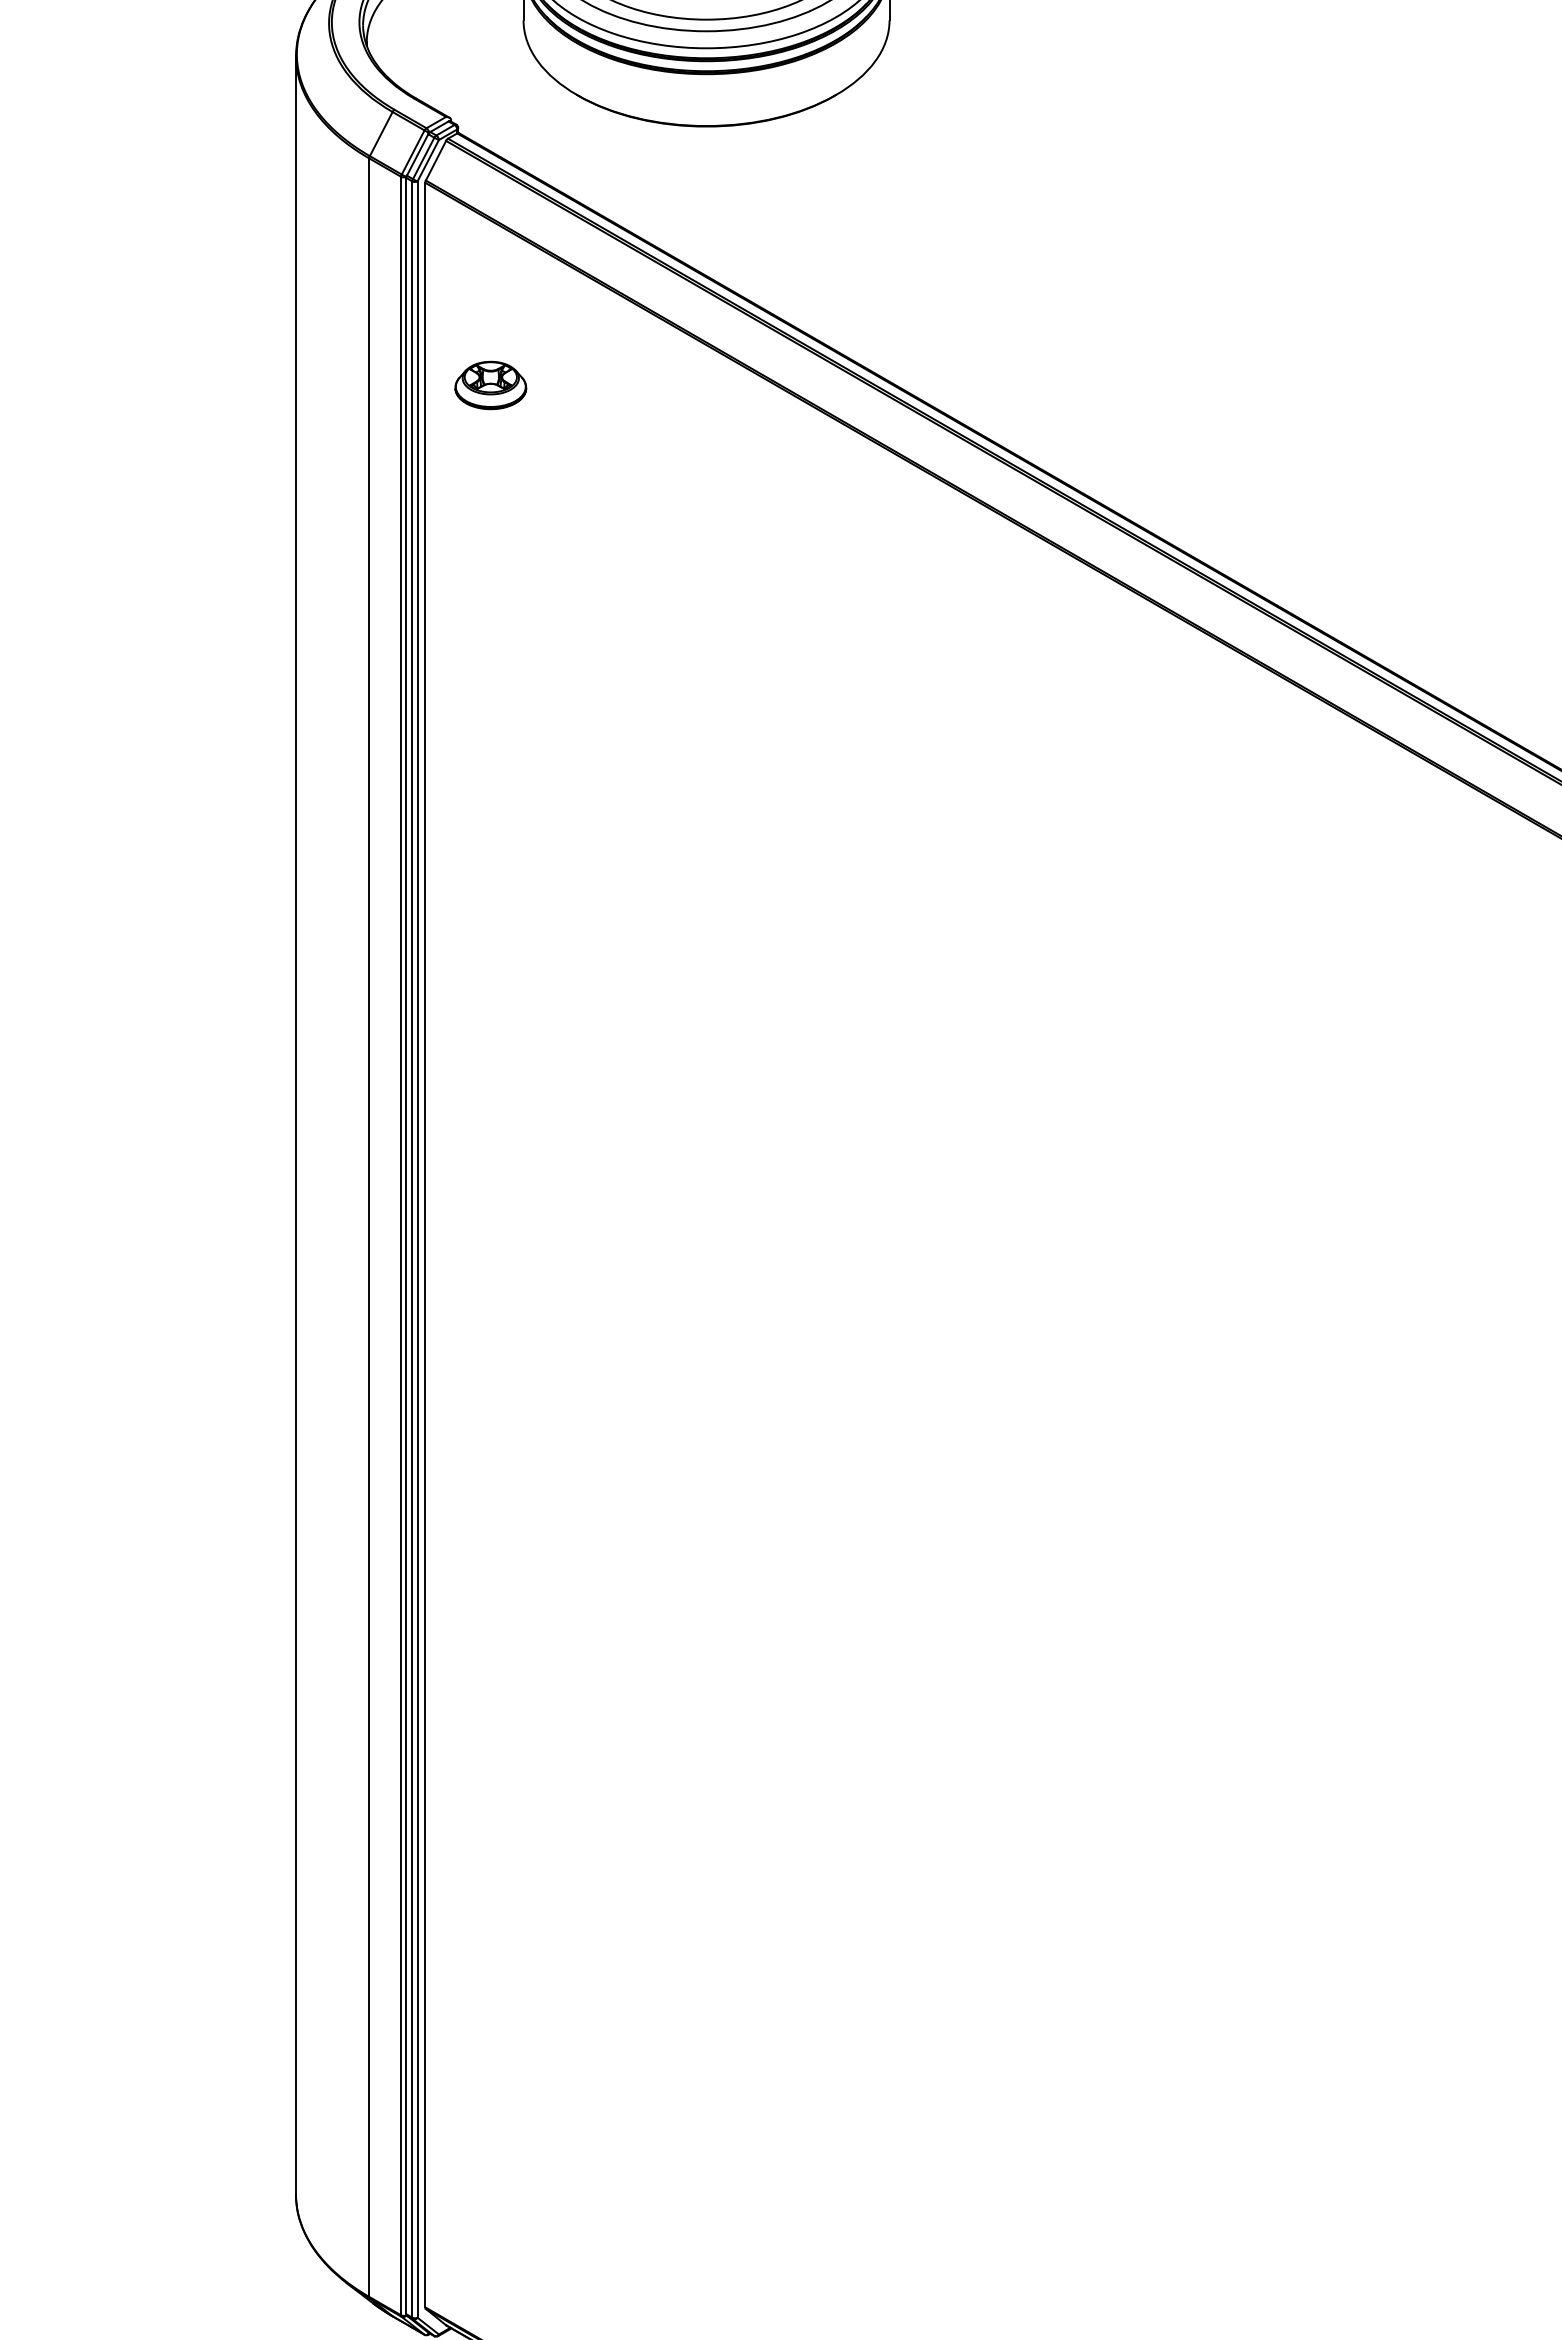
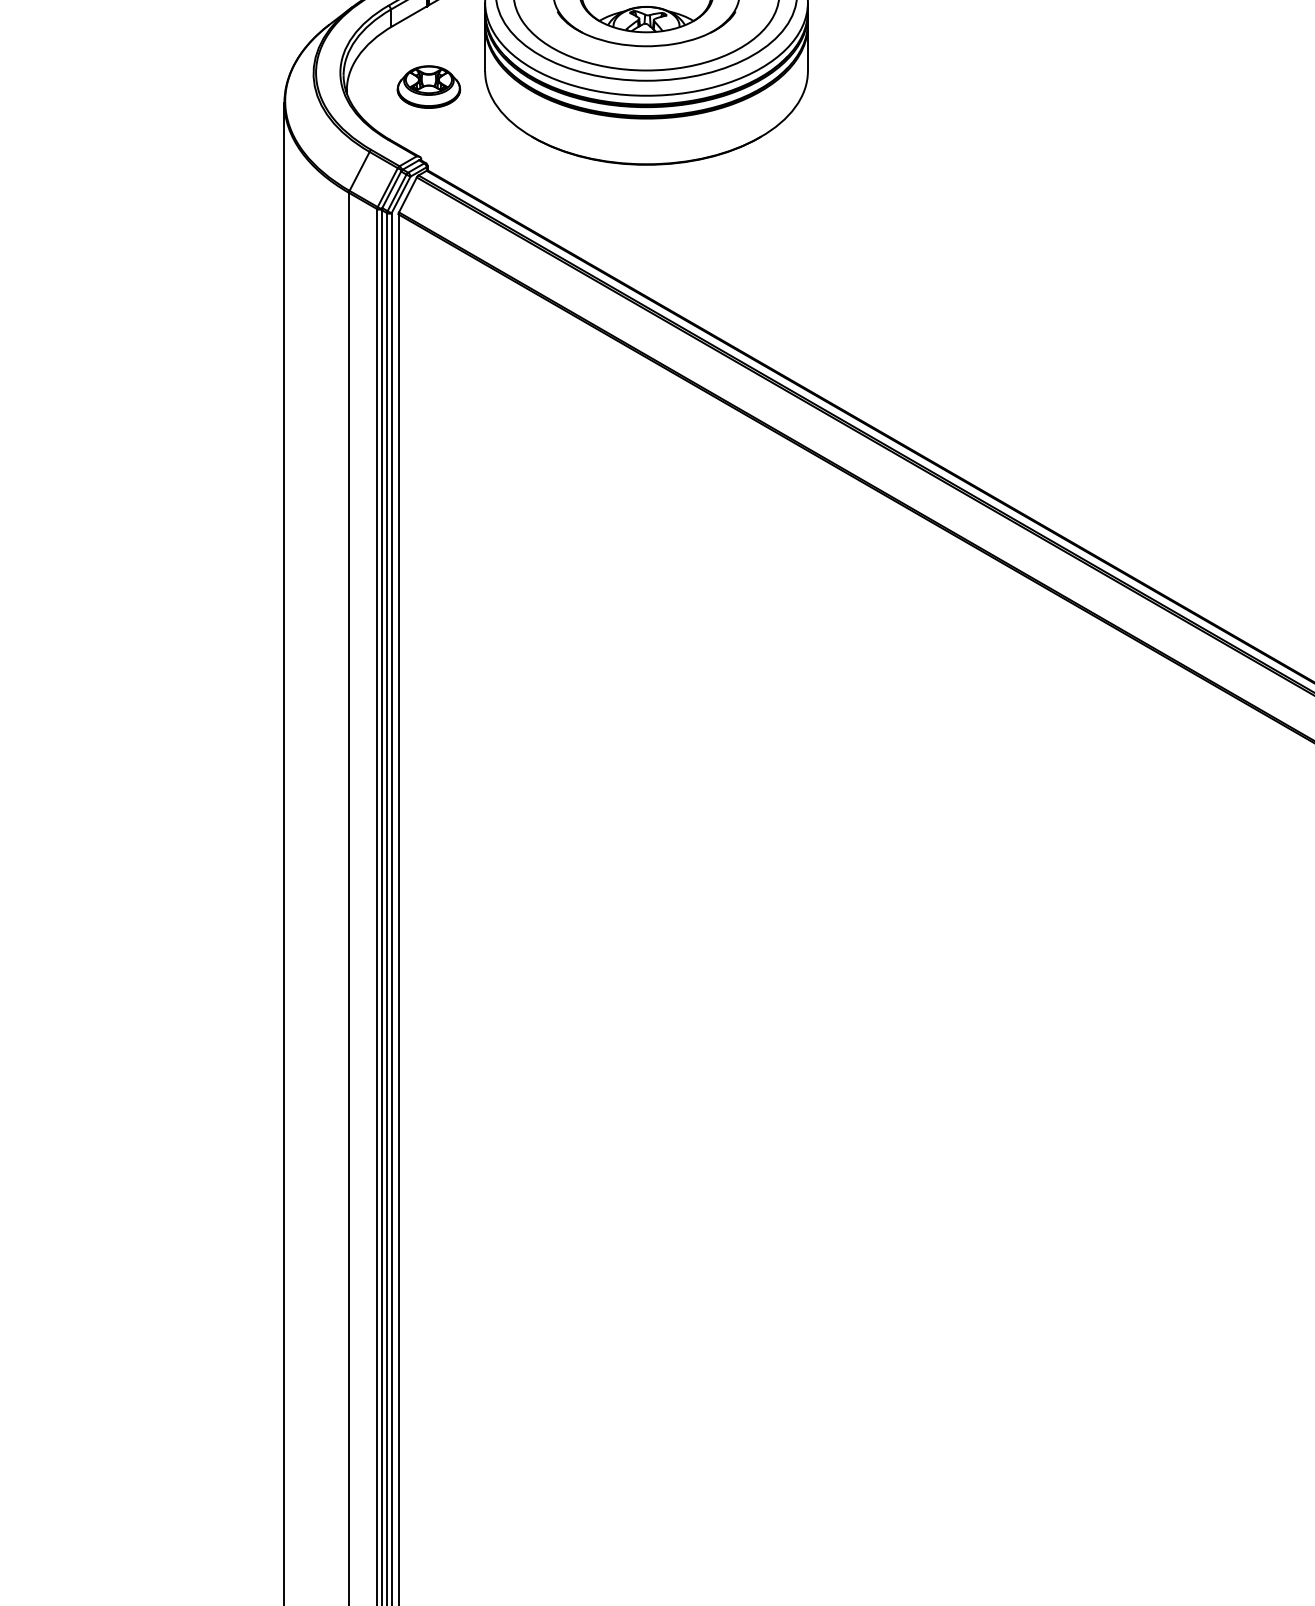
part: (490, 385) -> (428, 87), moved

